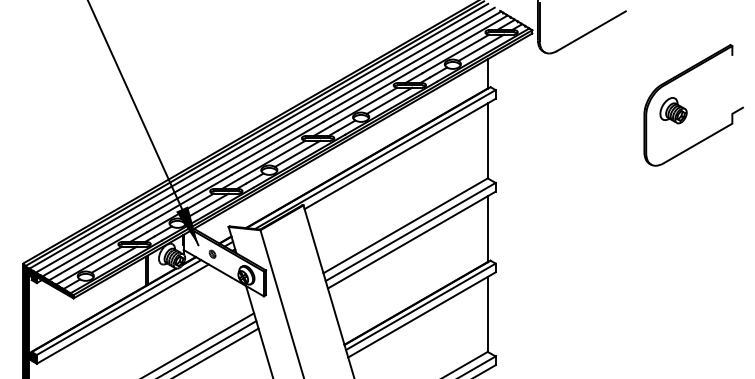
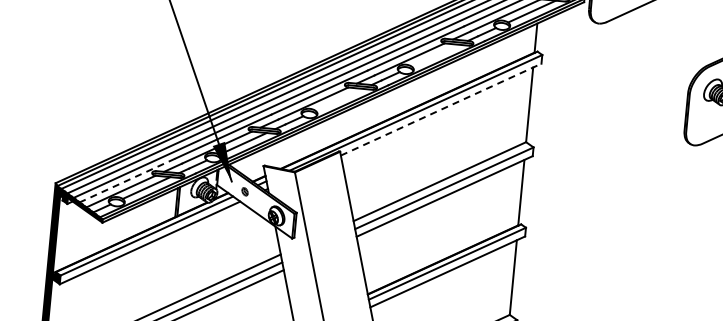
line: (389, 100) -> (435, 55), removed
line: (297, 153) -> (339, 99), removed
line: (400, 153) -> (441, 109), solid -> dashed
line: (93, 254) -> (126, 180), solid -> dashed

